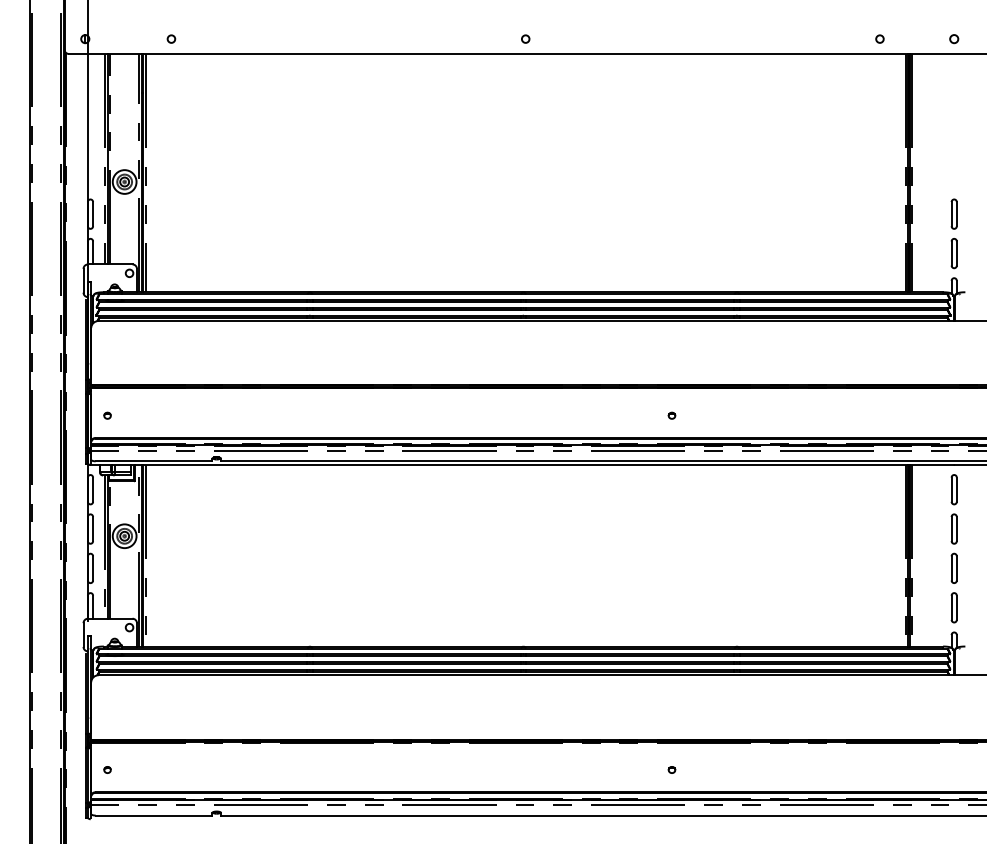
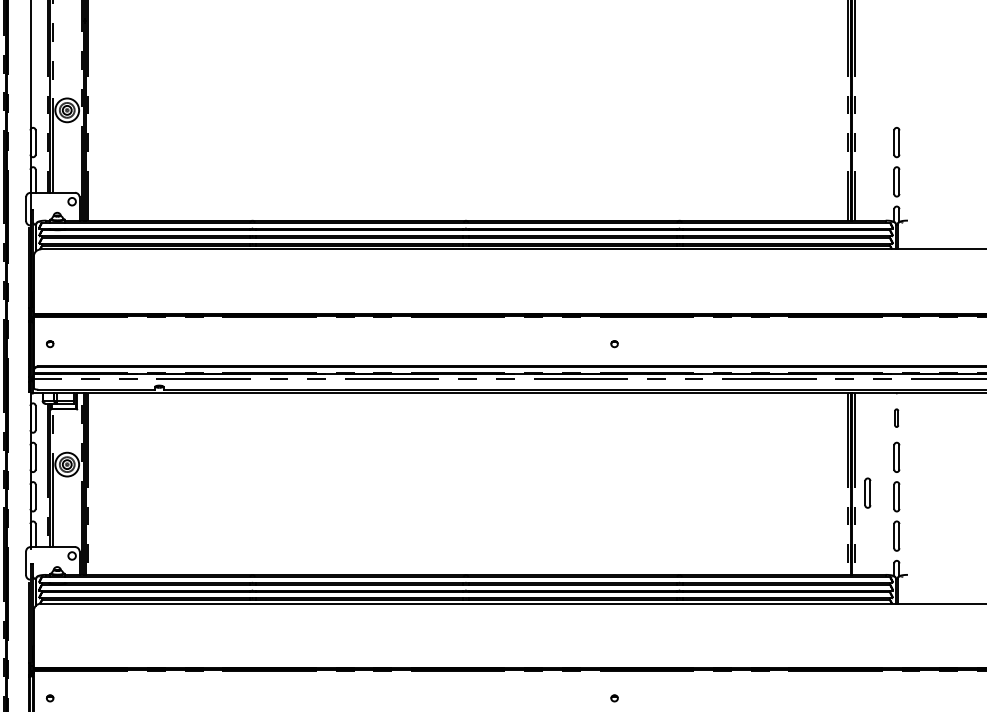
part: (953, 489) -> (896, 417), size x0.6
part: (924, 564) -> (867, 492), added

